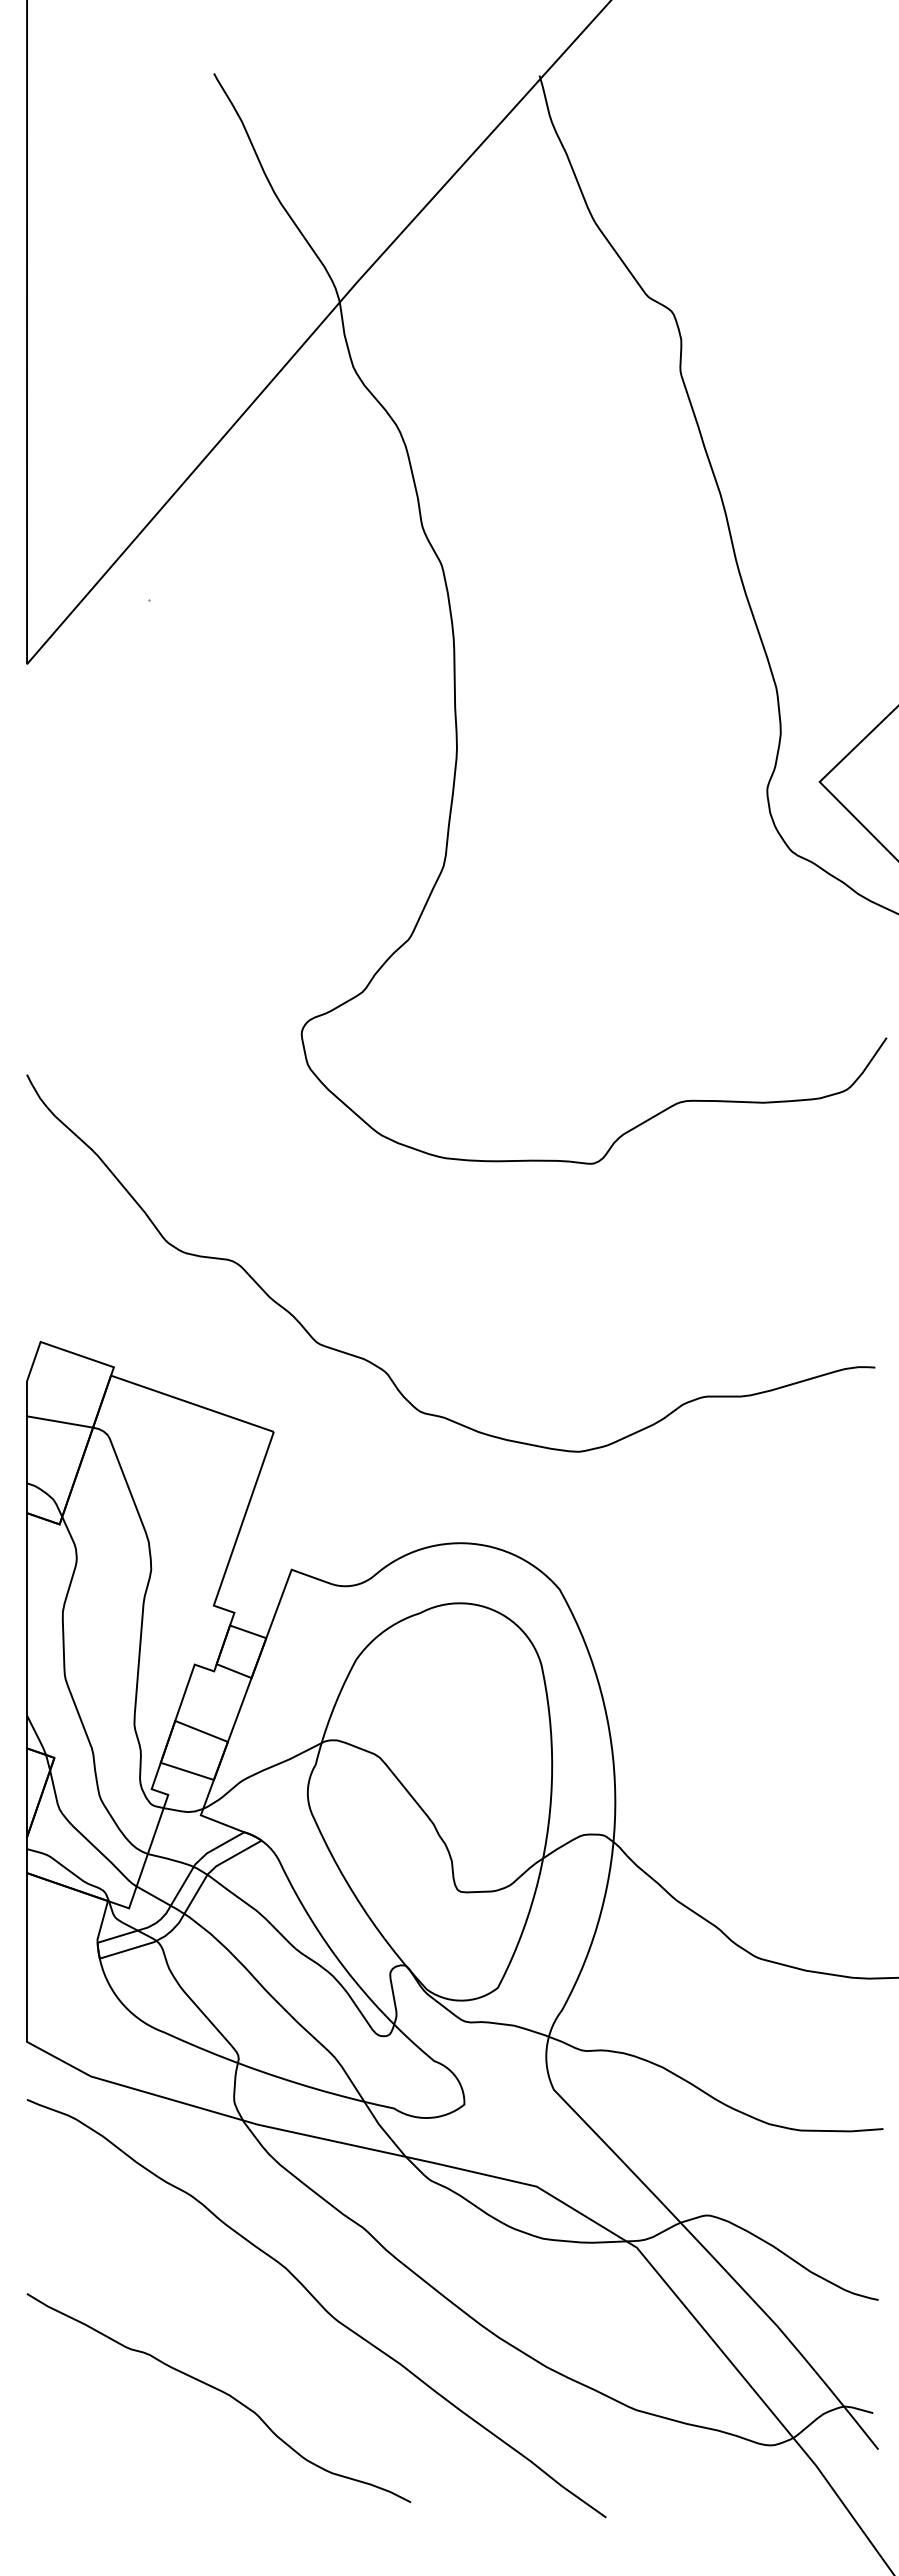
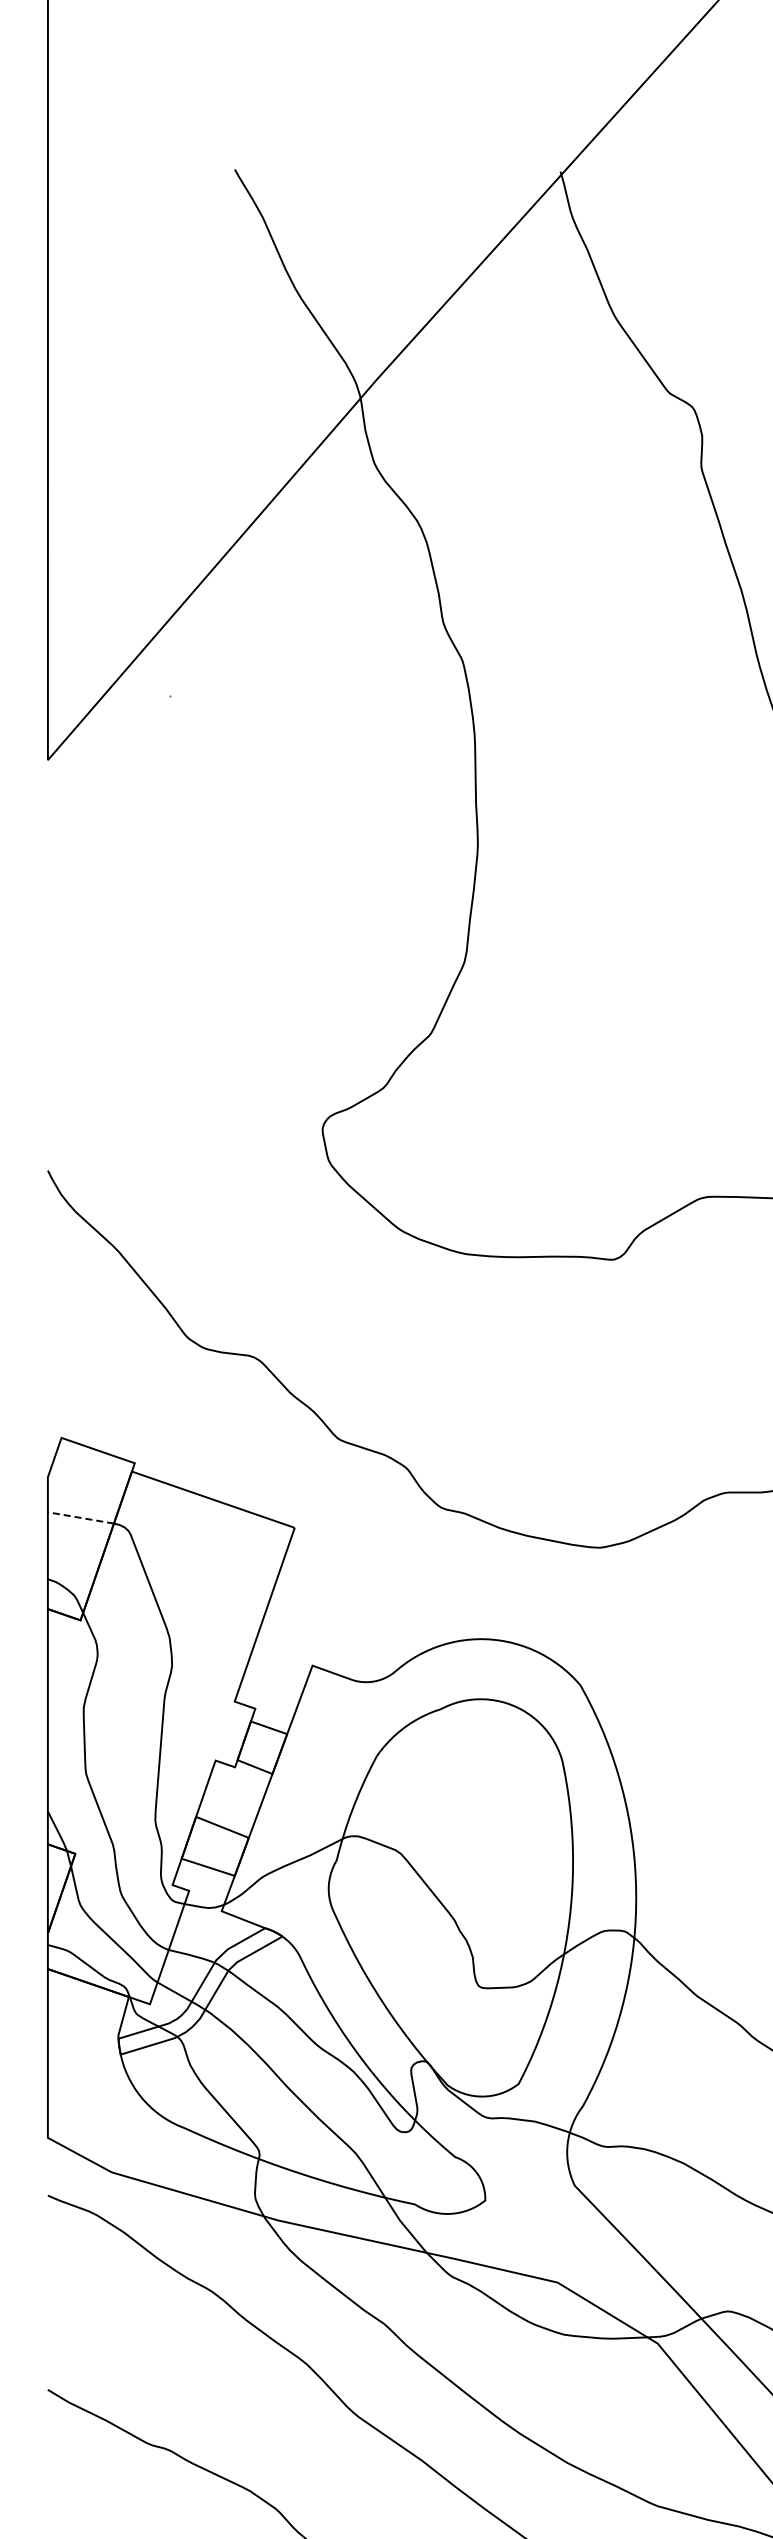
line: (60, 1421) -> (81, 1517), solid -> dashed

